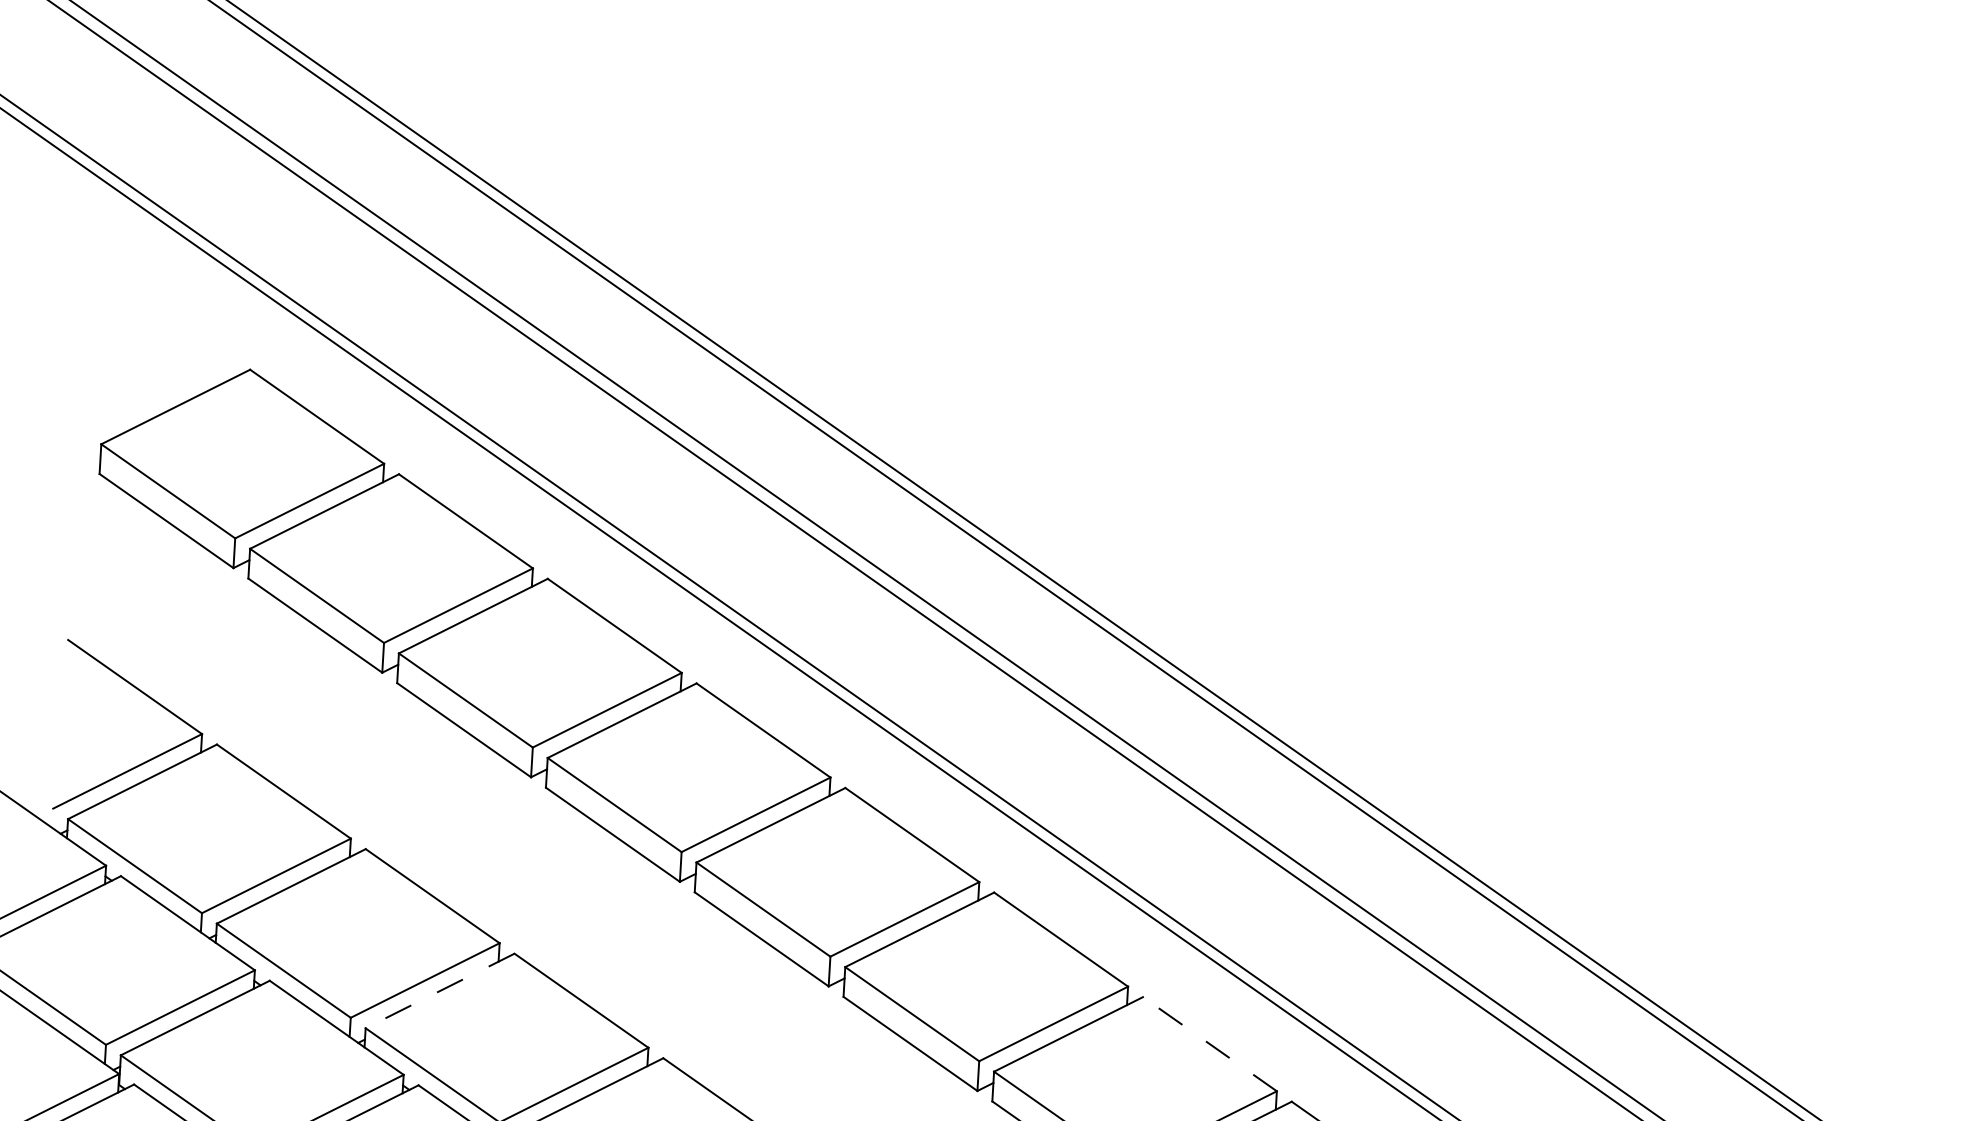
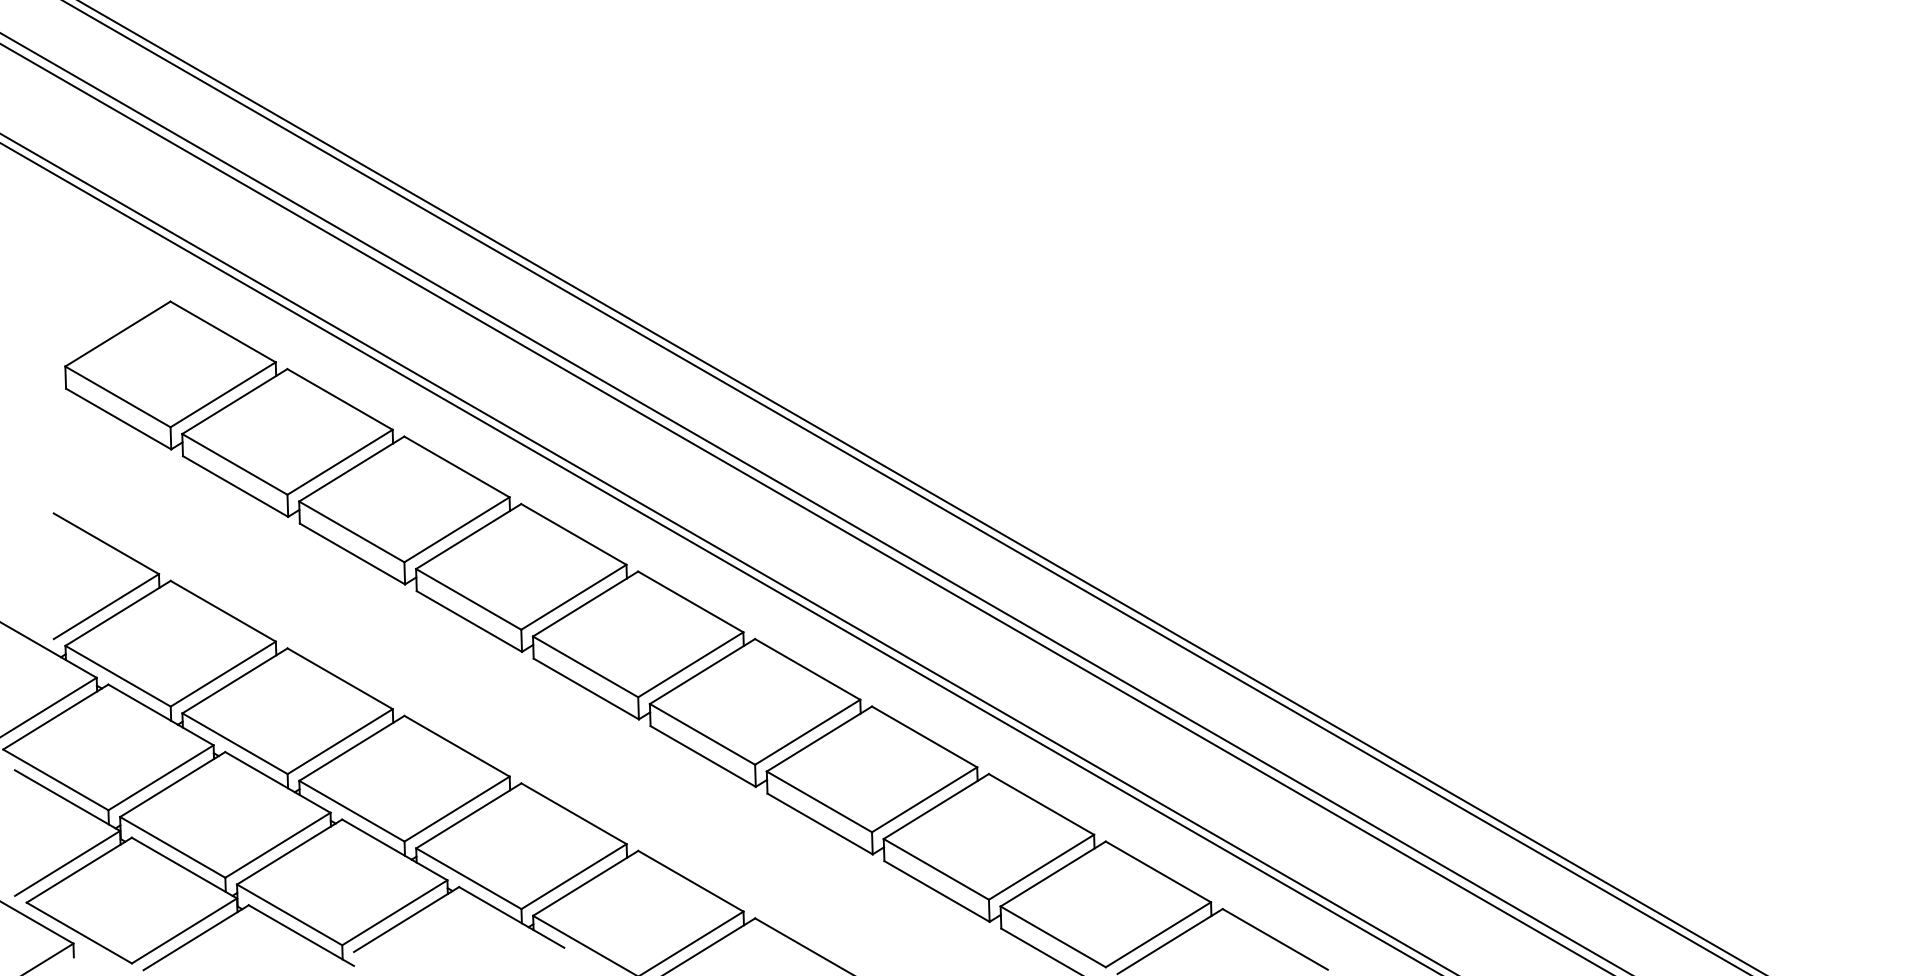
line: (439, 991) -> (351, 748), dashed -> solid
line: (1209, 1043) -> (924, 736), dashed -> solid

